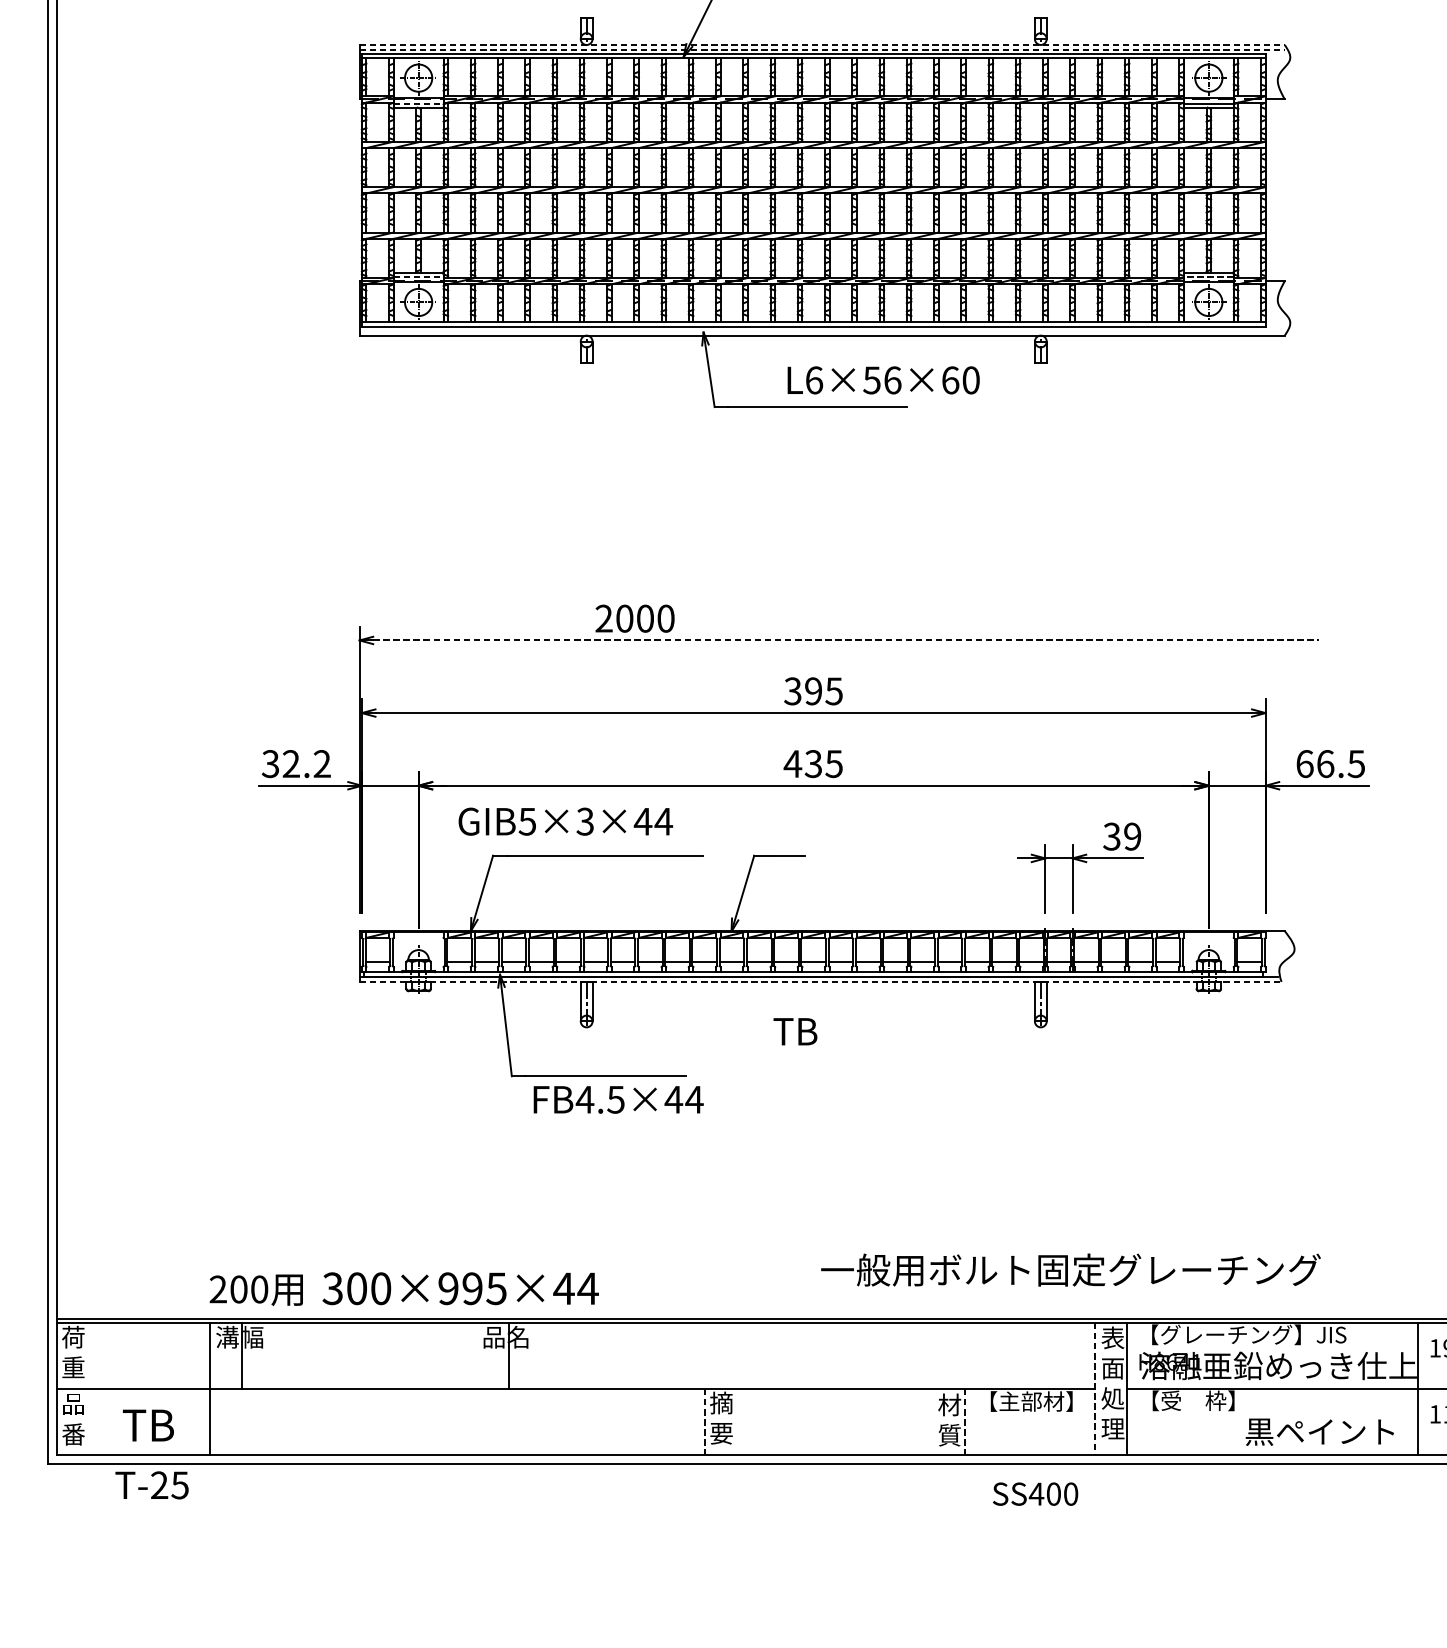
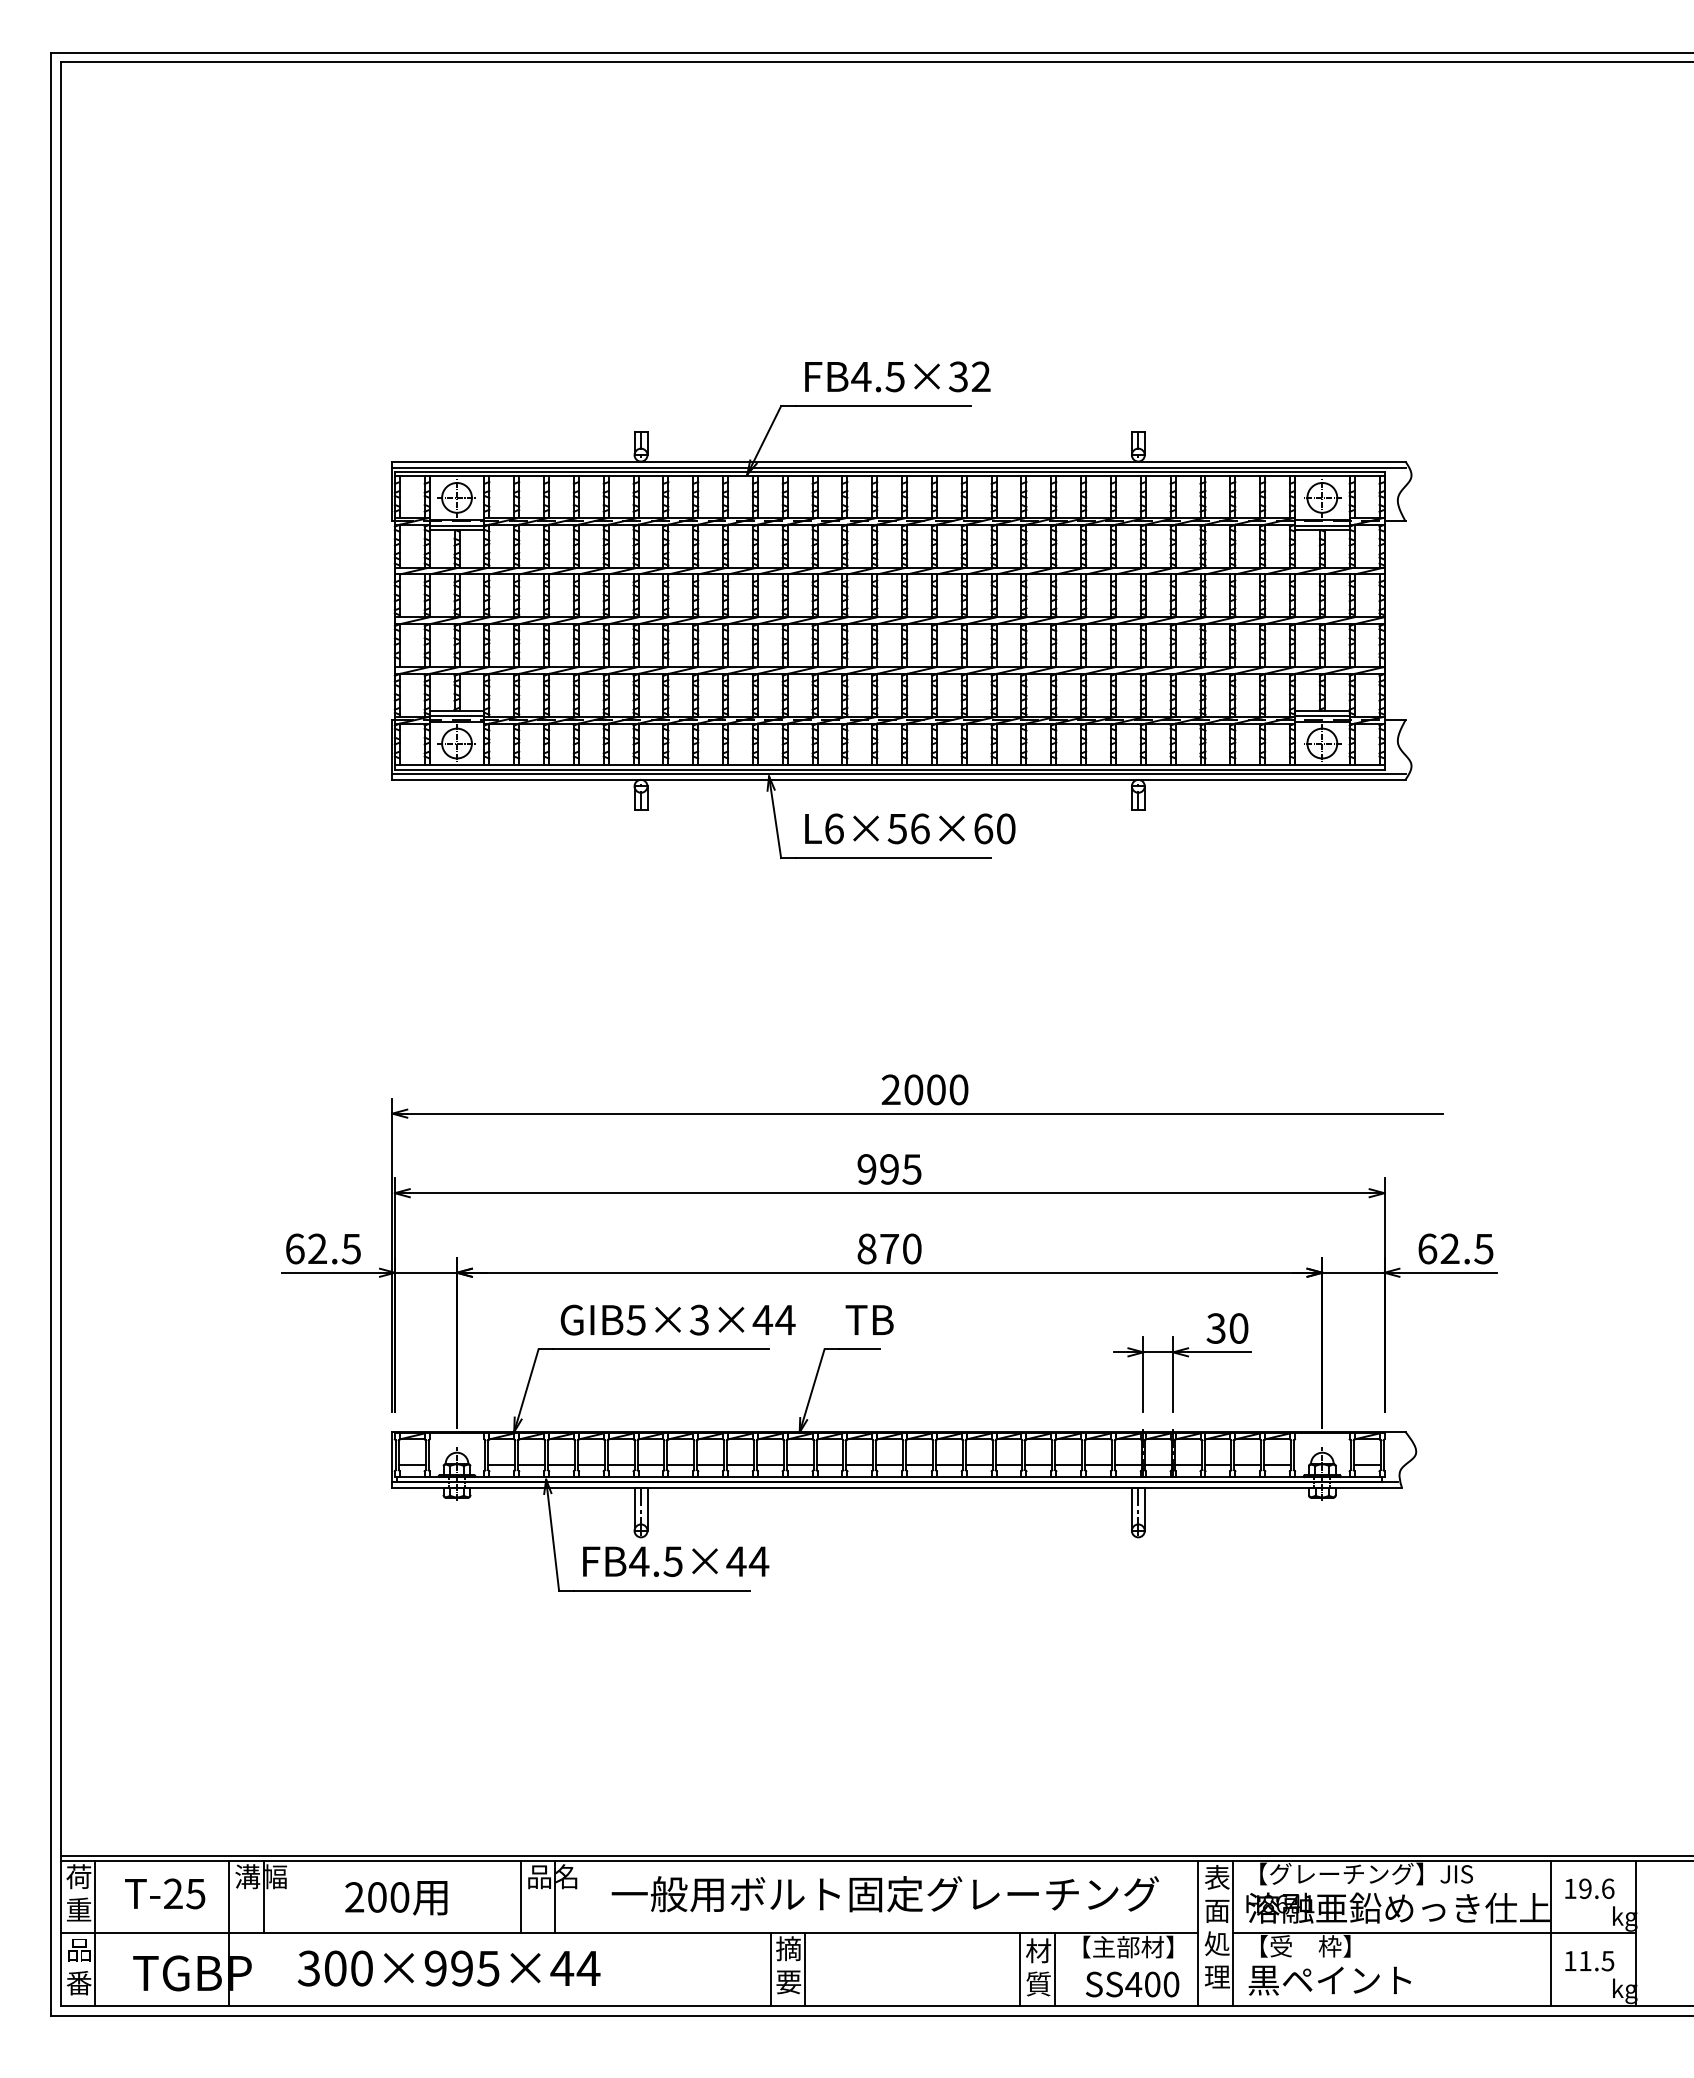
line: (821, 44) -> (898, 461), dashed -> solid
line: (821, 50) -> (898, 467), dashed -> solid
line: (419, 103) -> (457, 525), dashed -> solid
line: (419, 276) -> (457, 715), dashed -> solid
line: (1208, 276) -> (1321, 715), dashed -> solid
line: (821, 329) -> (898, 773), added
text: (883, 380) -> (910, 828), moved
text: (634, 618) -> (924, 1089), moved
line: (846, 640) -> (925, 1113), dashed -> solid
text: (792, 691) -> (866, 1169), 395 -> 995
text: (295, 763) -> (322, 1248), 32.2 -> 62.5
text: (812, 763) -> (888, 1248), 435 -> 870
text: (1324, 763) -> (1449, 1248), 66.5 -> 62.5
text: (565, 821) -> (677, 1319), moved
text: (1132, 836) -> (1238, 1328), 39 -> 30
line: (820, 981) -> (897, 1487), dashed -> solid
text: (795, 1031) -> (869, 1319), moved
text: (619, 1099) -> (676, 1561), moved
text: (1070, 1270) -> (884, 1894), moved
text: (460, 1288) -> (448, 1968), moved
text: (256, 1290) -> (396, 1898), moved
line: (476, 1356) -> (520, 1897), added
line: (88, 1389) -> (95, 1933), added
line: (1094, 1389) -> (1197, 1933), dashed -> solid
line: (736, 1421) -> (805, 1969), added
line: (933, 1421) -> (1020, 1969), added
line: (704, 1422) -> (770, 1970), dashed -> solid
line: (965, 1422) -> (1055, 1970), dashed -> solid
text: (190, 1425) -> (207, 1973), TB -> TGBP
text: (1319, 1432) -> (1329, 1980), moved
text: (152, 1485) -> (165, 1893), moved
text: (1035, 1494) -> (1132, 1984), moved

